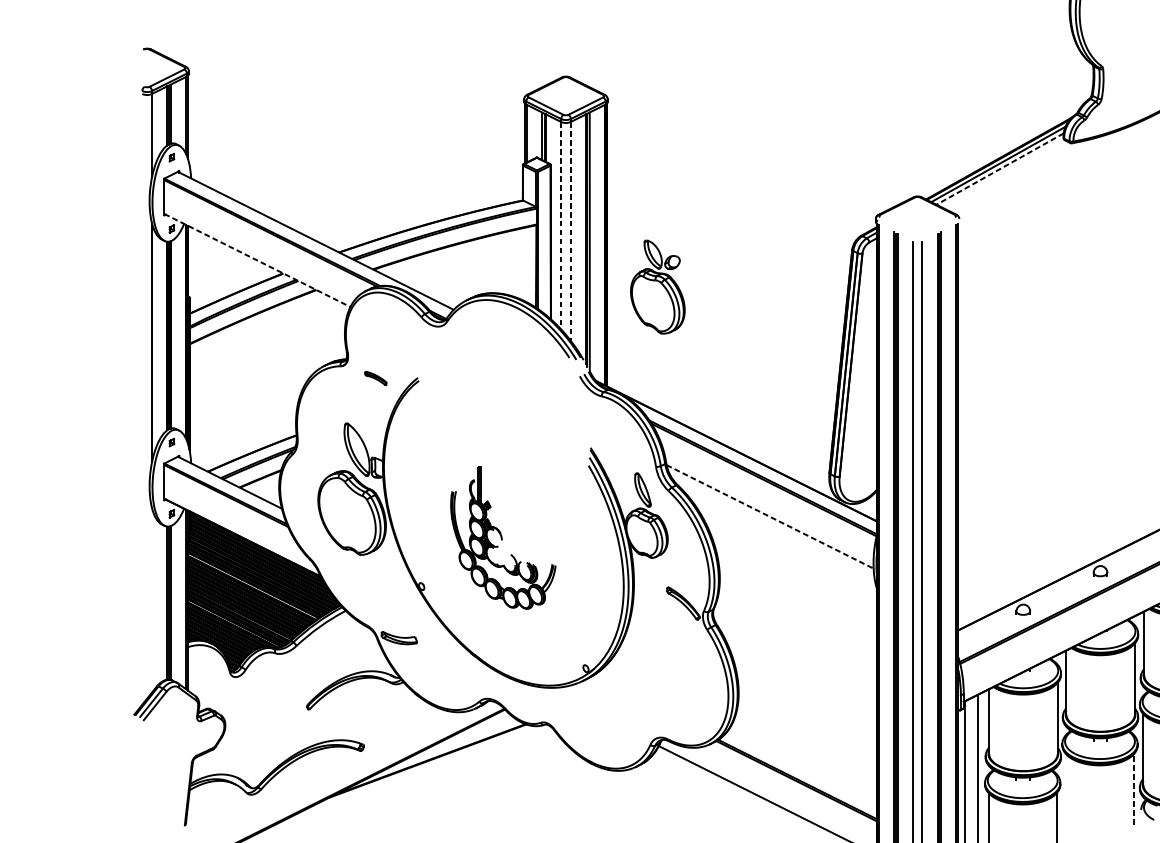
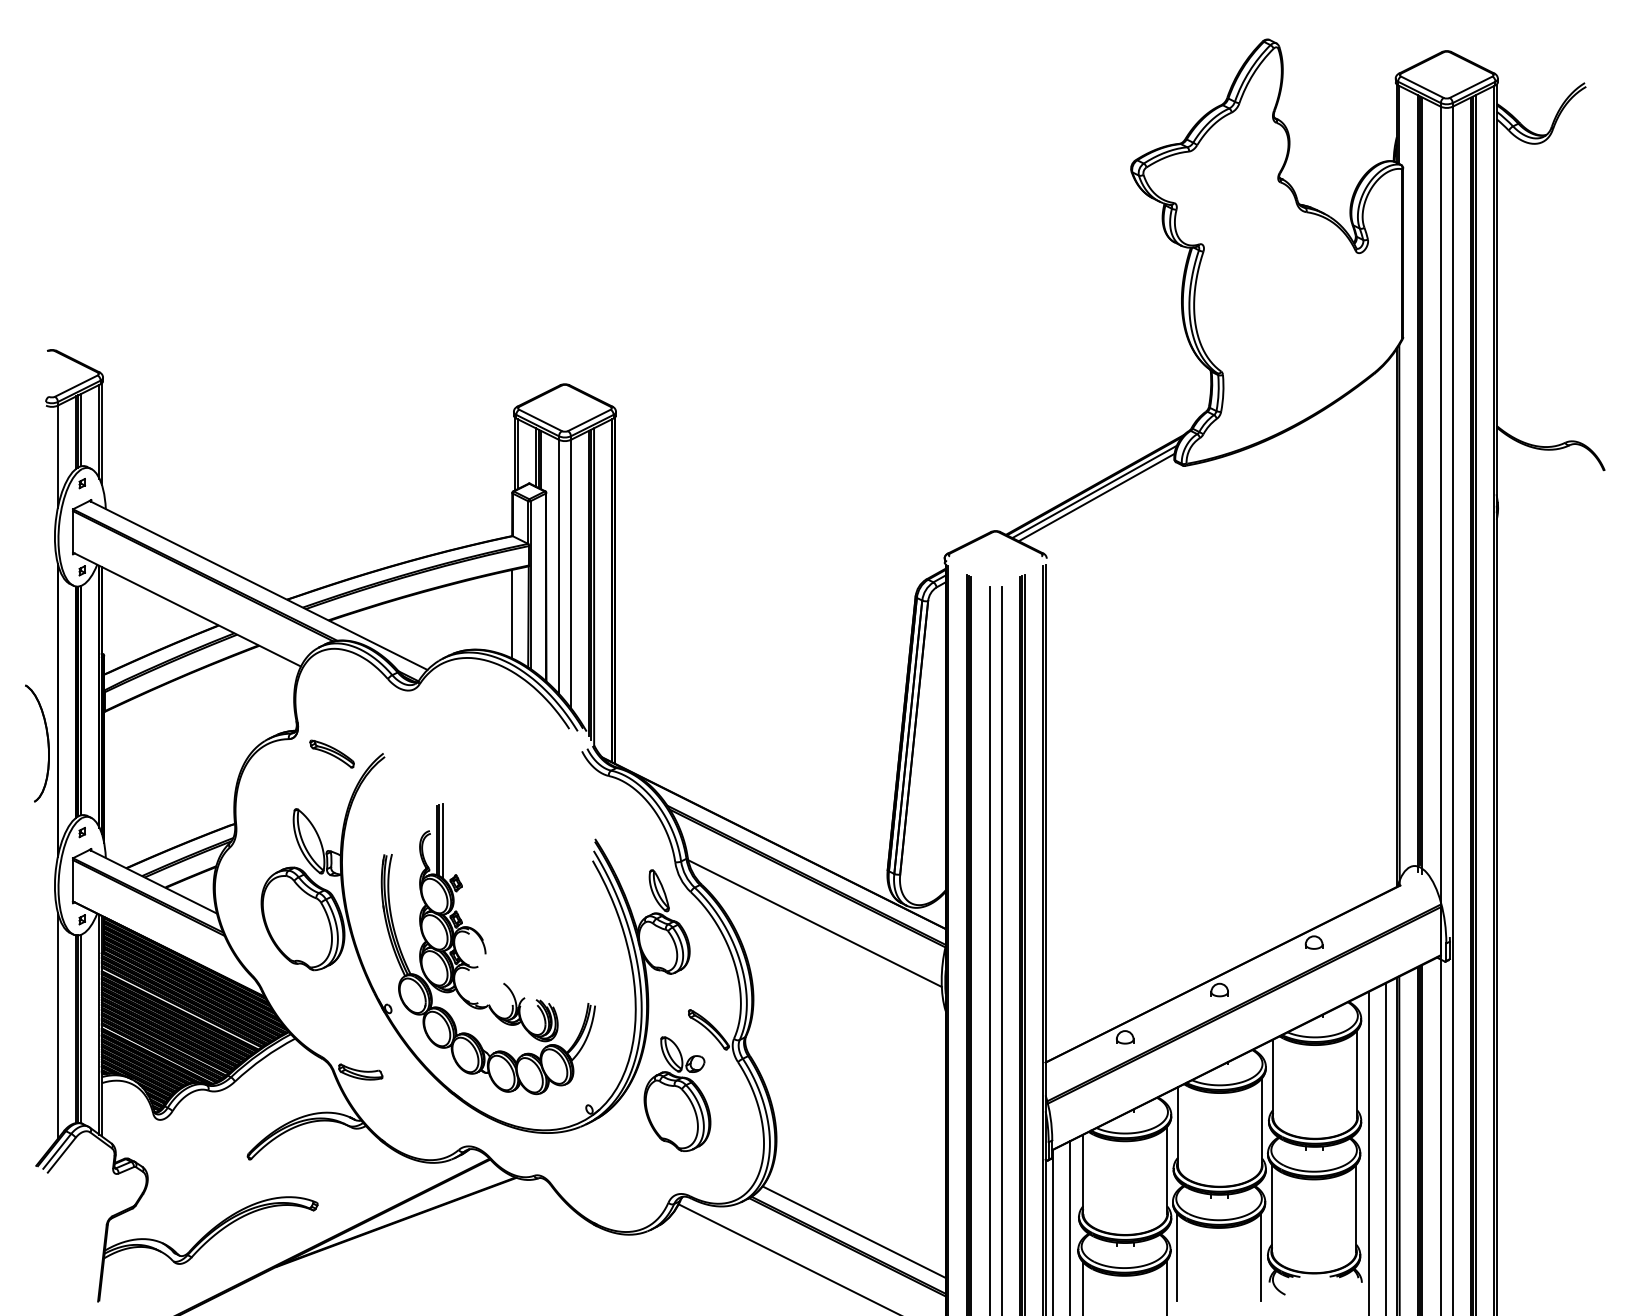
line: (999, 169) -> (1096, 497), dashed -> solid
line: (561, 225) -> (559, 566), dashed -> solid
line: (570, 231) -> (570, 574), dashed -> solid
line: (257, 260) -> (187, 609), dashed -> solid
line: (523, 263) -> (512, 613), added
part: (657, 286) -> (677, 1093), moved
part: (143, 369) -> (47, 743), added
part: (375, 378) -> (331, 753), size x1.67
line: (770, 516) -> (815, 923), dashed -> solid
part: (502, 538) -> (487, 949), size x1.67
line: (151, 600) -> (57, 1025), added
line: (801, 768) -> (853, 1231), added
line: (1066, 788) -> (1177, 1256), added
line: (1133, 788) -> (1260, 1256), dashed -> solid

